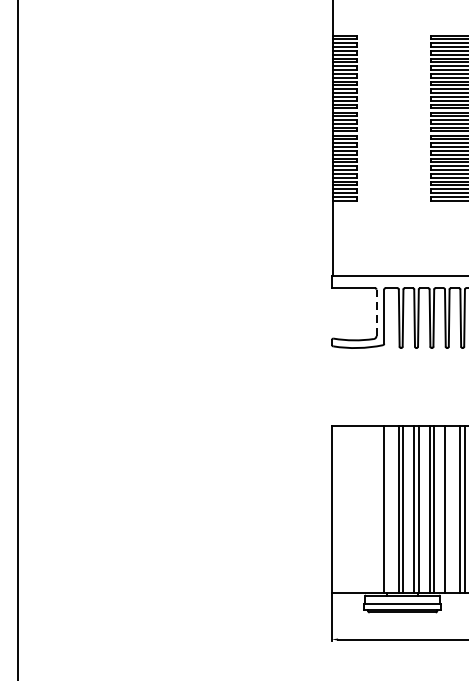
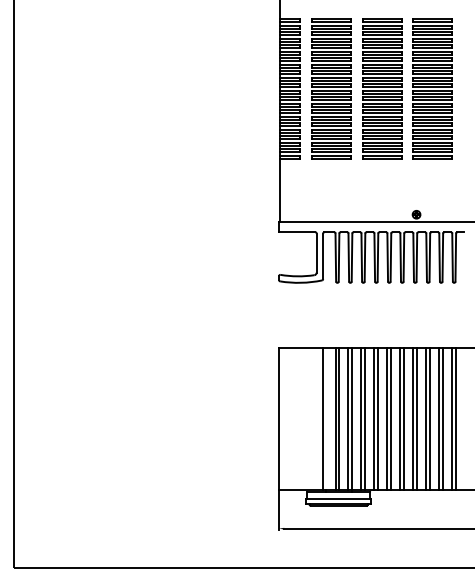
part: (394, 117) -> (331, 88), added
line: (376, 313) -> (316, 253), dashed -> solid
line: (449, 508) -> (378, 418), added

